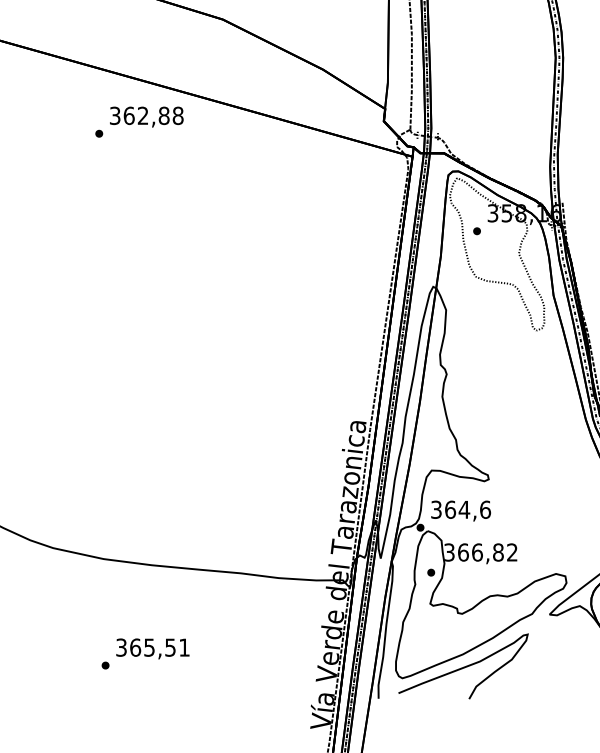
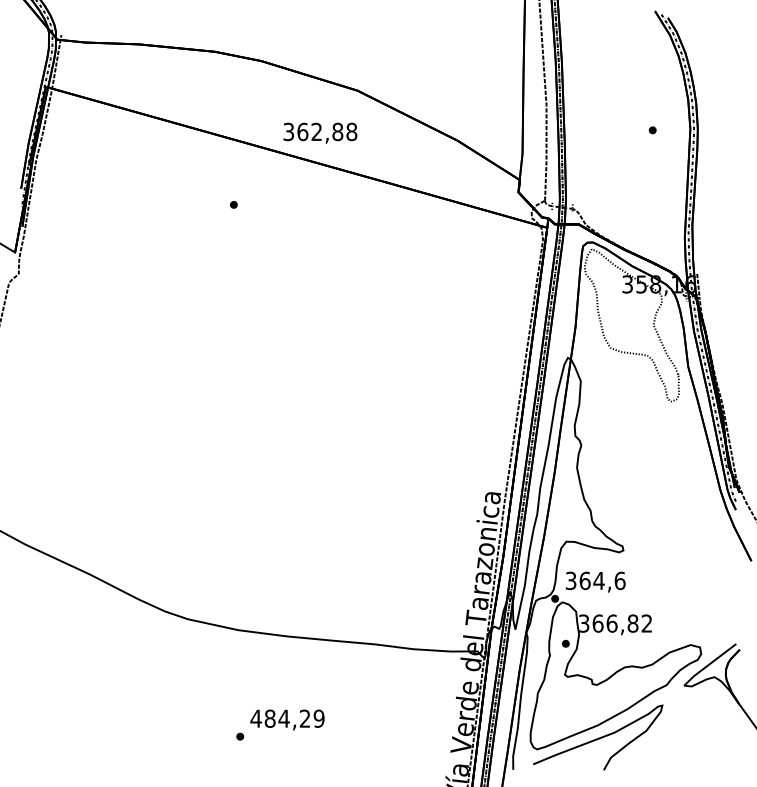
text: (146, 116) -> (320, 132), moved
part: (476, 231) -> (652, 130), moved
text: (152, 647) -> (287, 718), 365,51 -> 484,29

